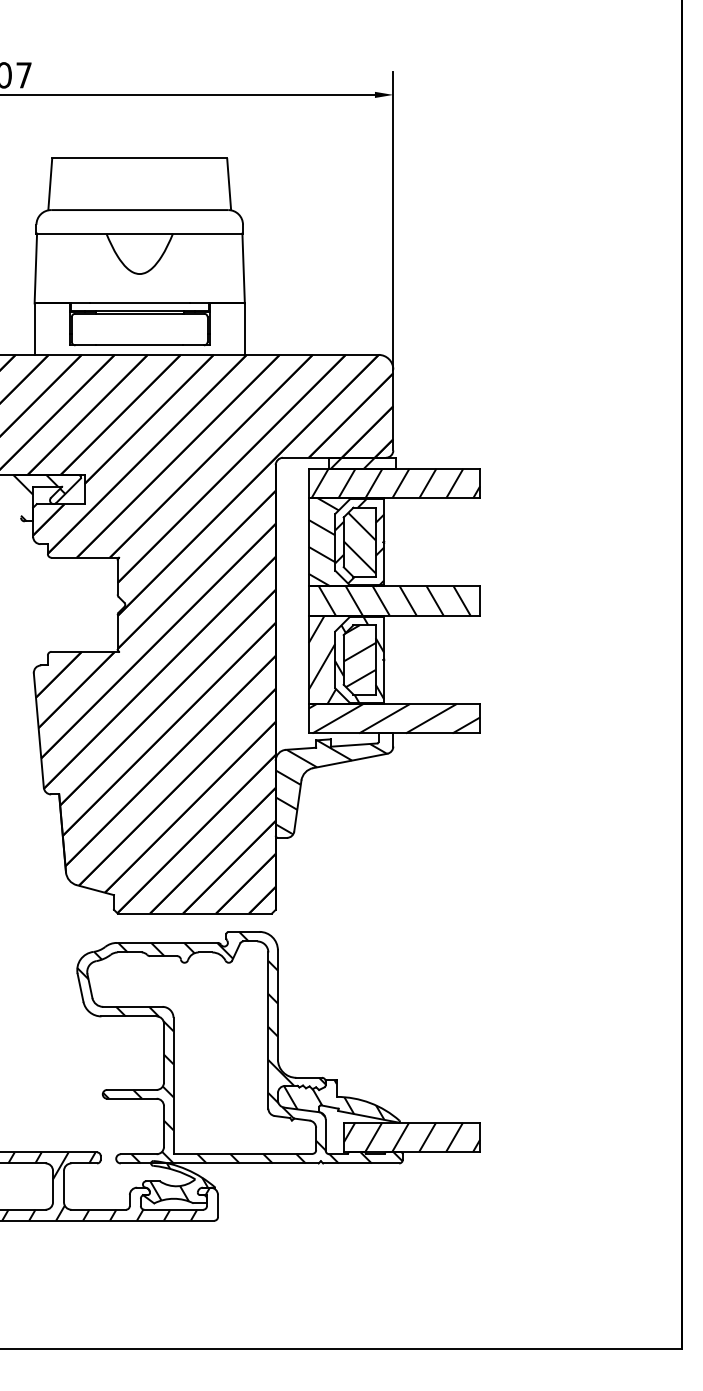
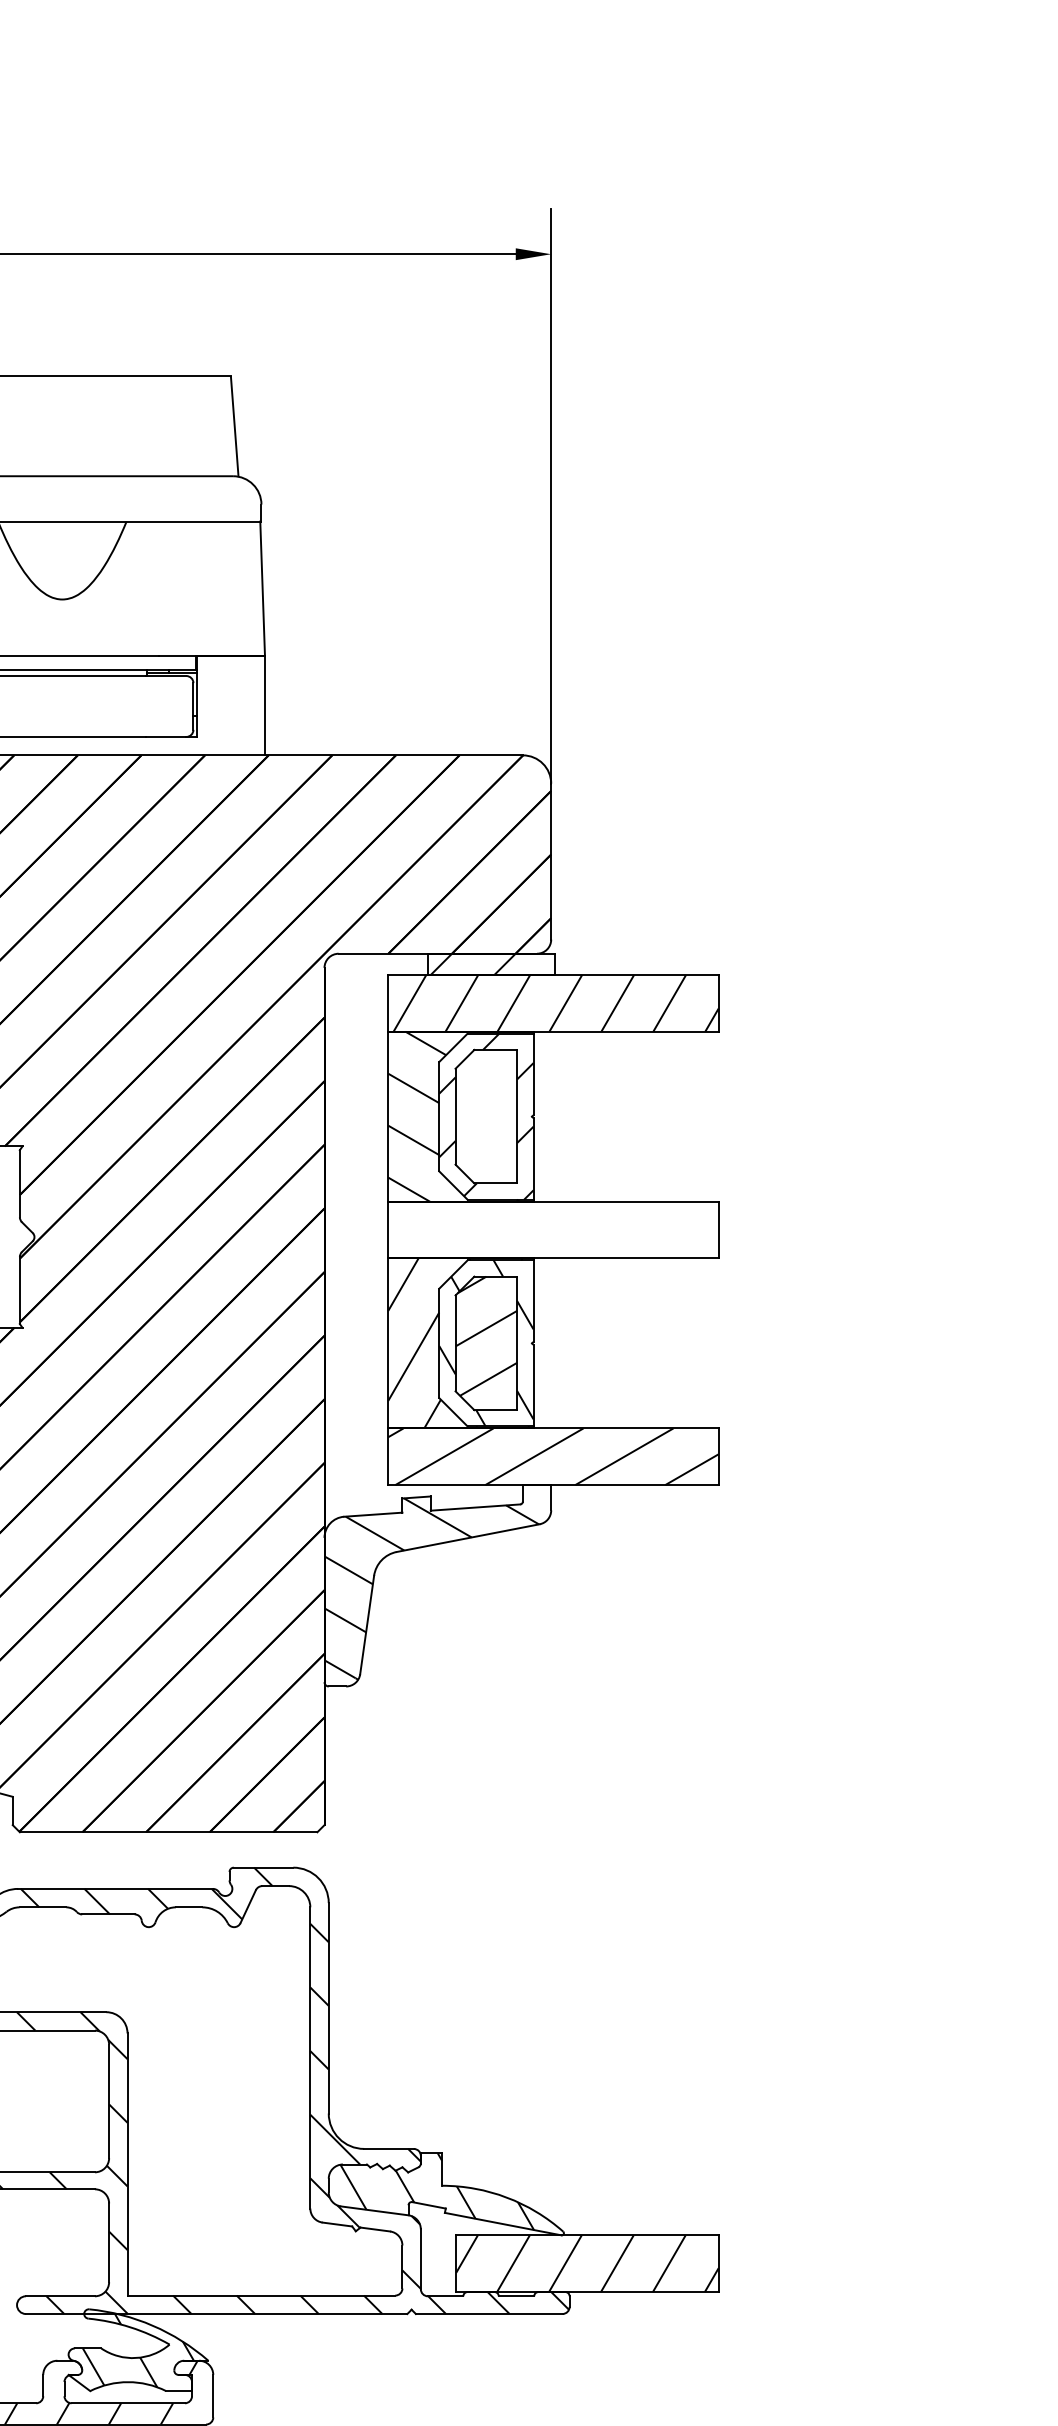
hatch: (359, 542) -> (485, 1117), removed
hatch: (389, 600) -> (543, 1228), removed

